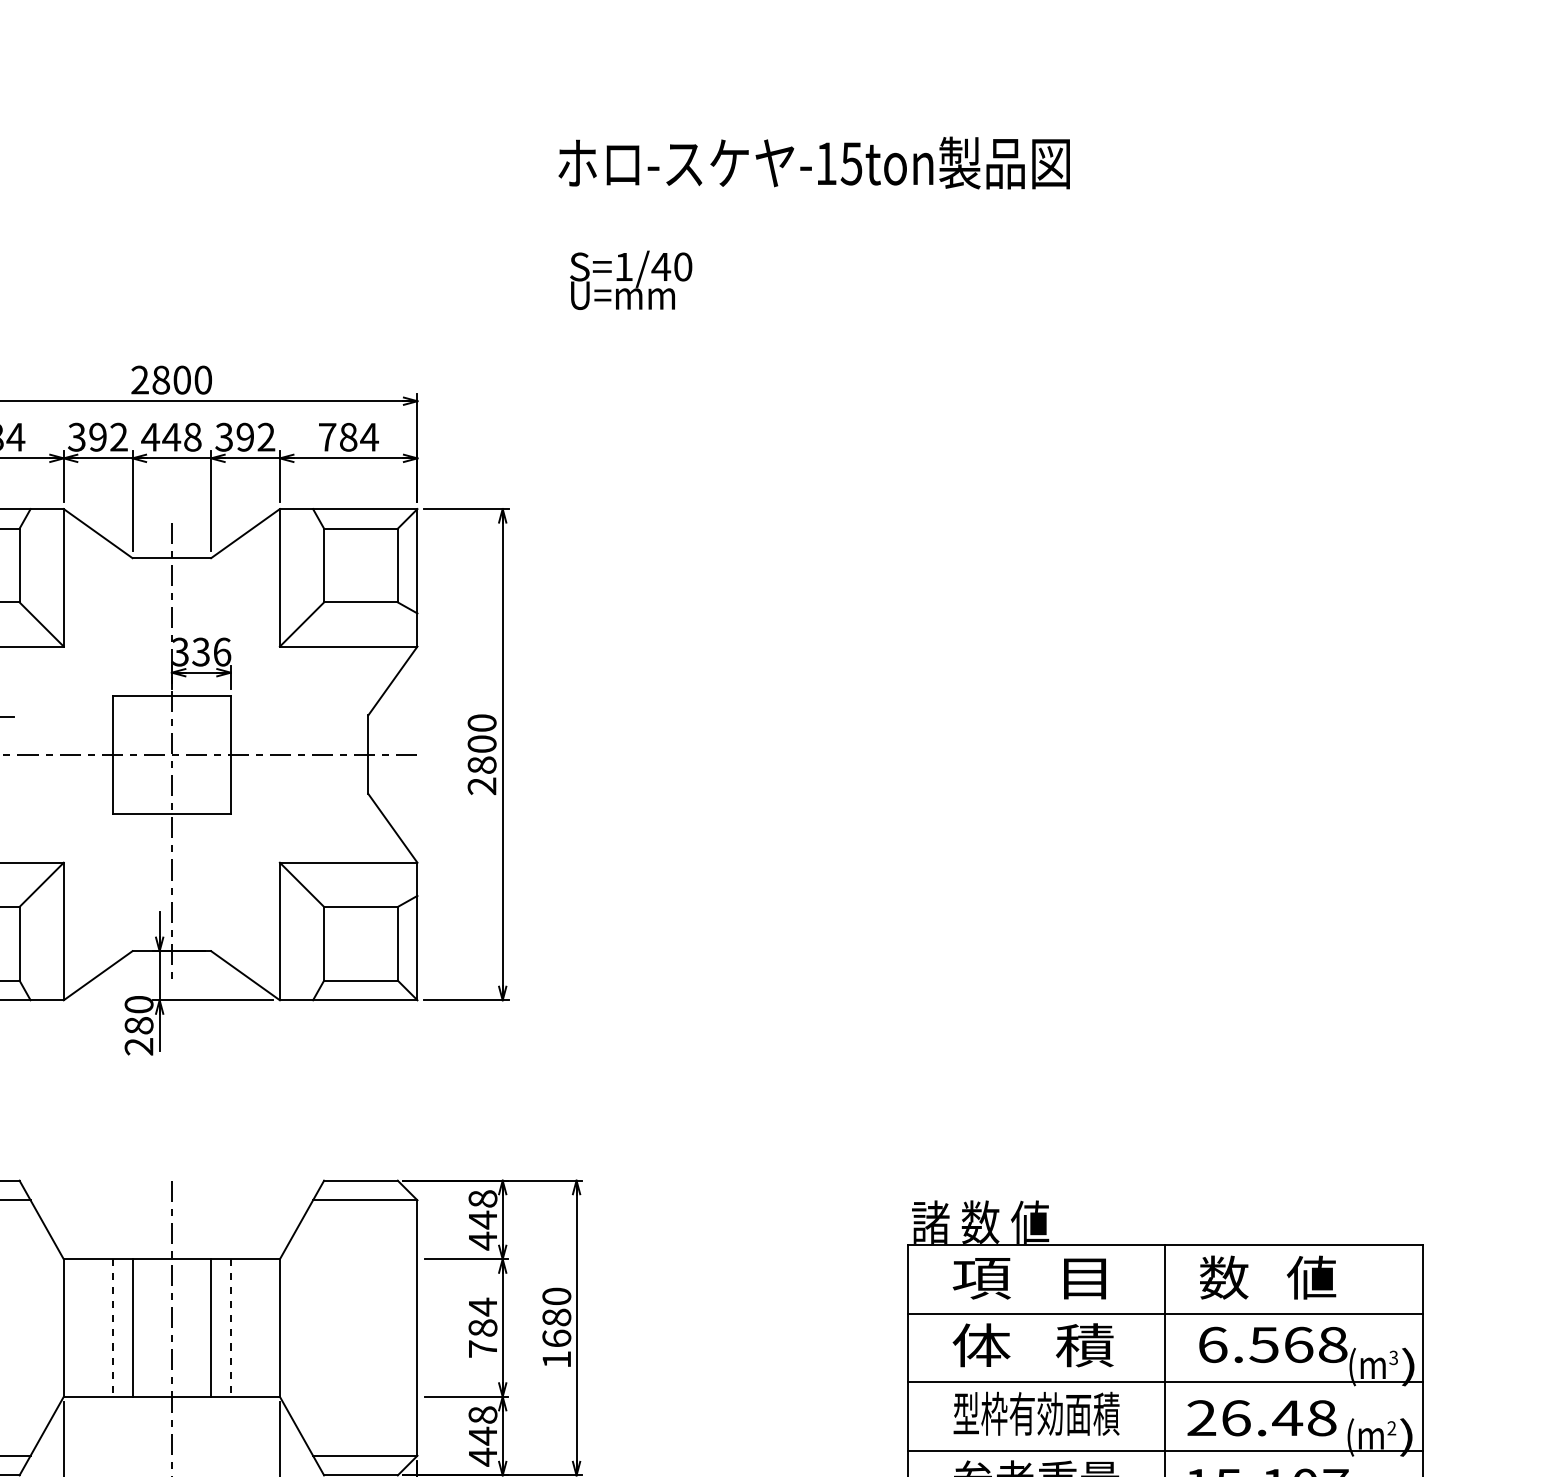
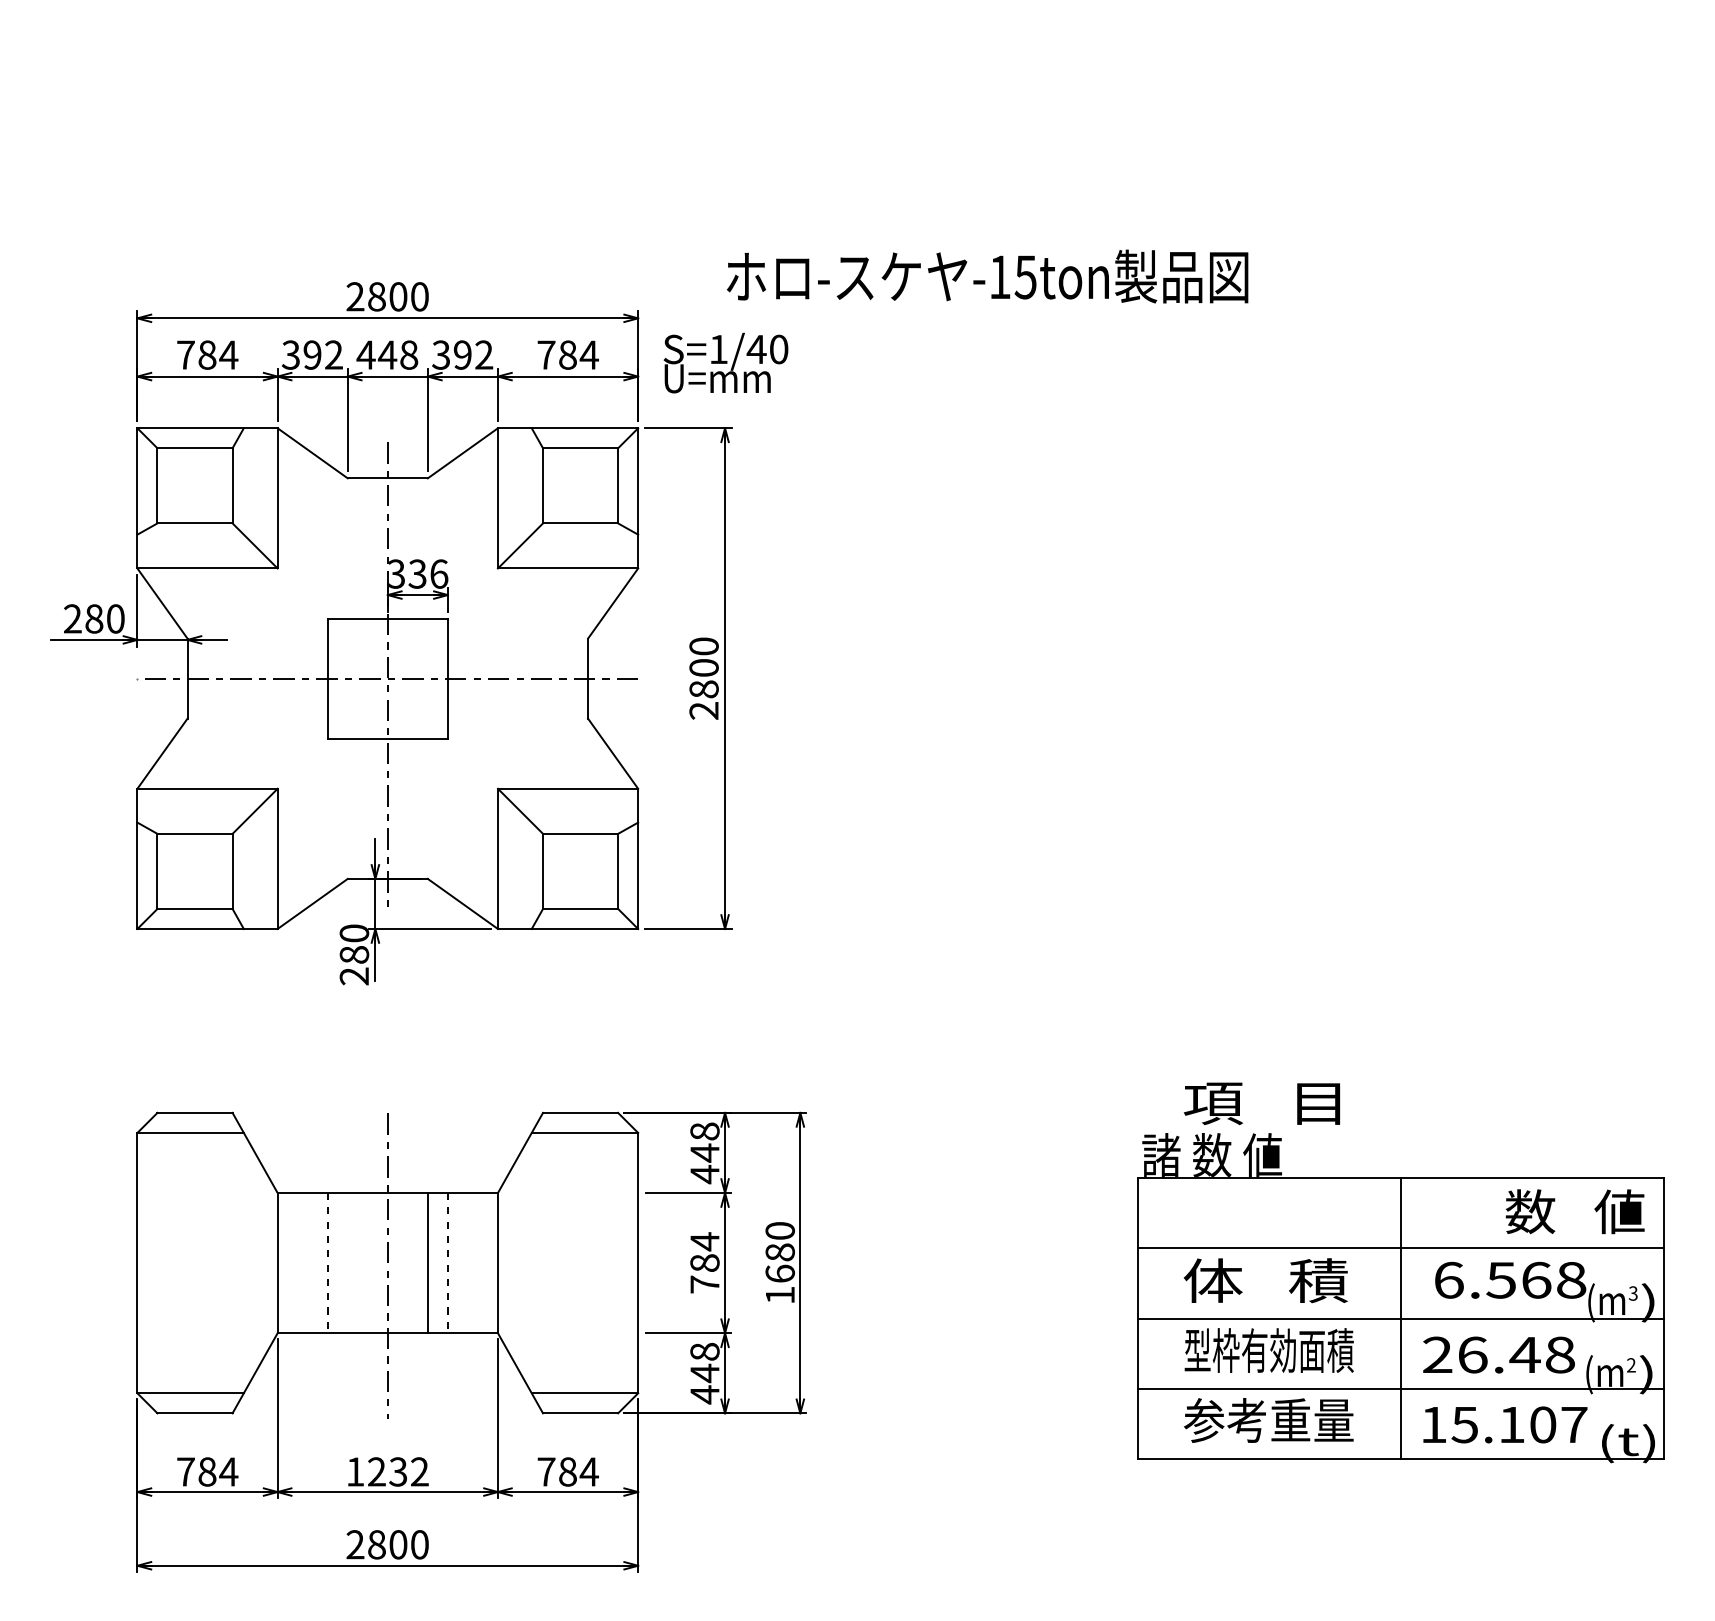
text: (814, 162) -> (987, 276), moved
text: (630, 279) -> (725, 362), moved
text: (1267, 1277) -> (1574, 1211), moved
text: (1028, 1278) -> (1261, 1103), moved
line: (132, 1328) -> (347, 1263), removed

